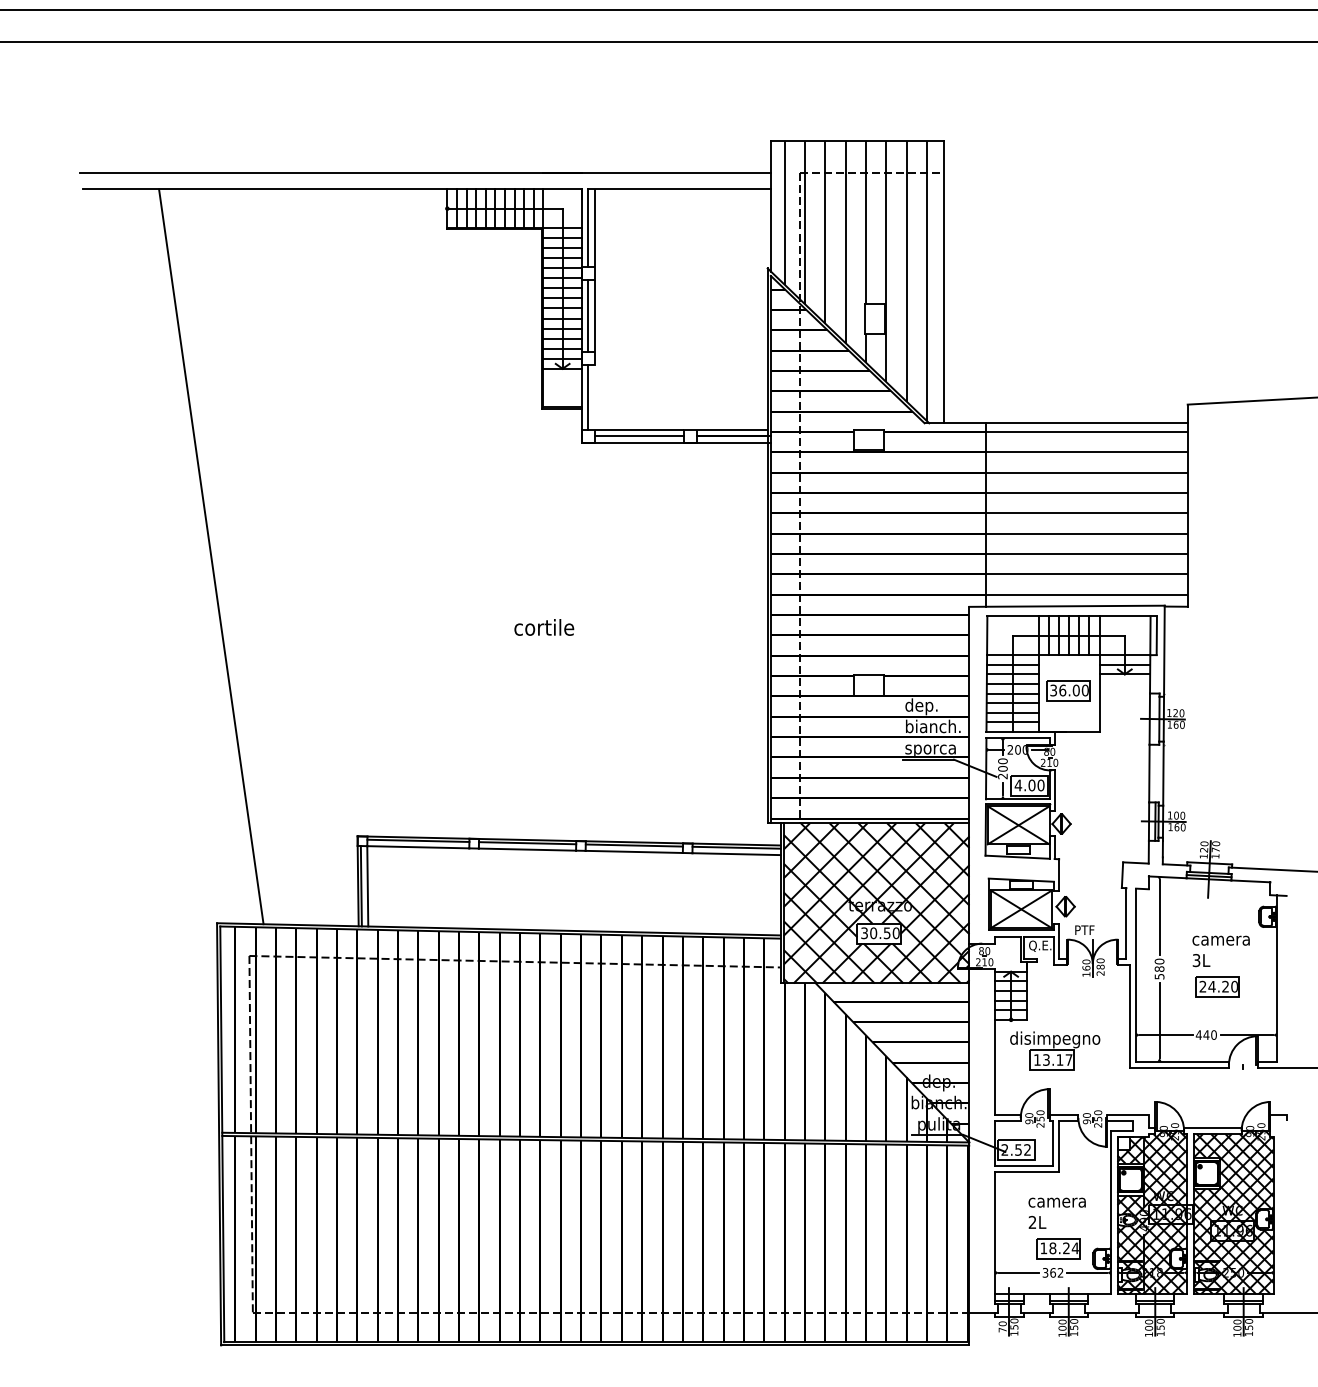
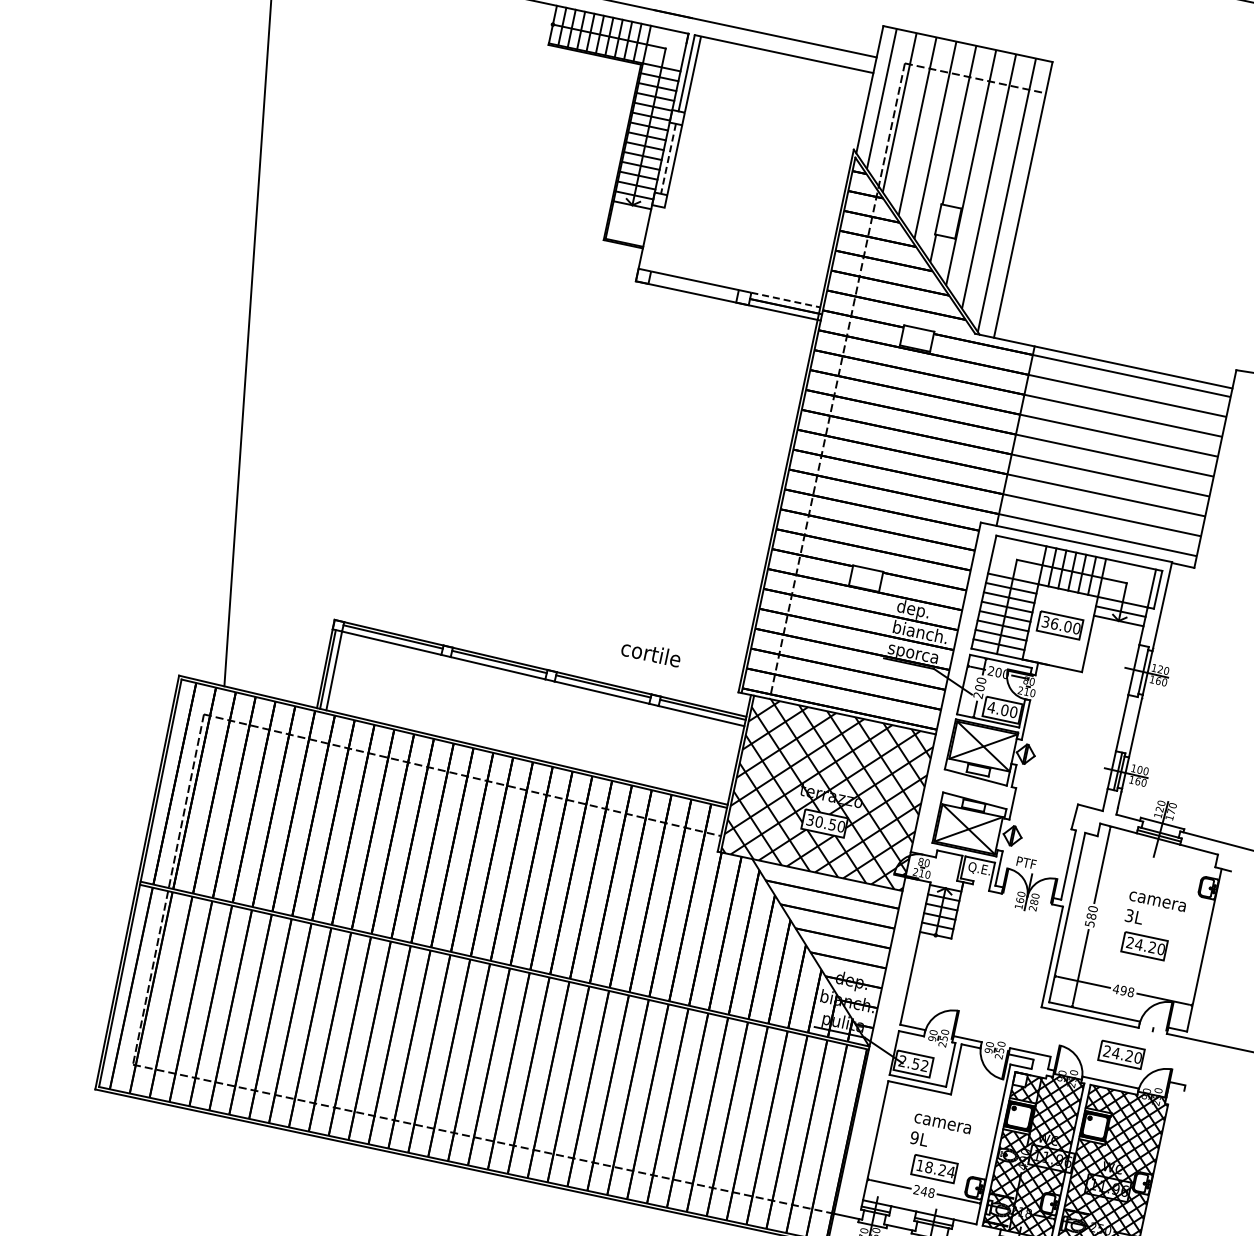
line: (588, 315) -> (668, 158), solid -> dashed
line: (588, 396) -> (651, 237), removed
line: (732, 429) -> (785, 299), solid -> dashed
line: (639, 436) -> (693, 287), removed
text: (544, 627) -> (651, 653), moved
text: (1209, 1034) -> (1126, 990), 440 -> 498
part: (1055, 1050) -> (972, 974), removed
part: (1217, 1097) -> (1121, 1054), added
text: (1032, 1222) -> (914, 1137), 2L -> 9L
text: (1052, 1272) -> (923, 1191), 362 -> 248

